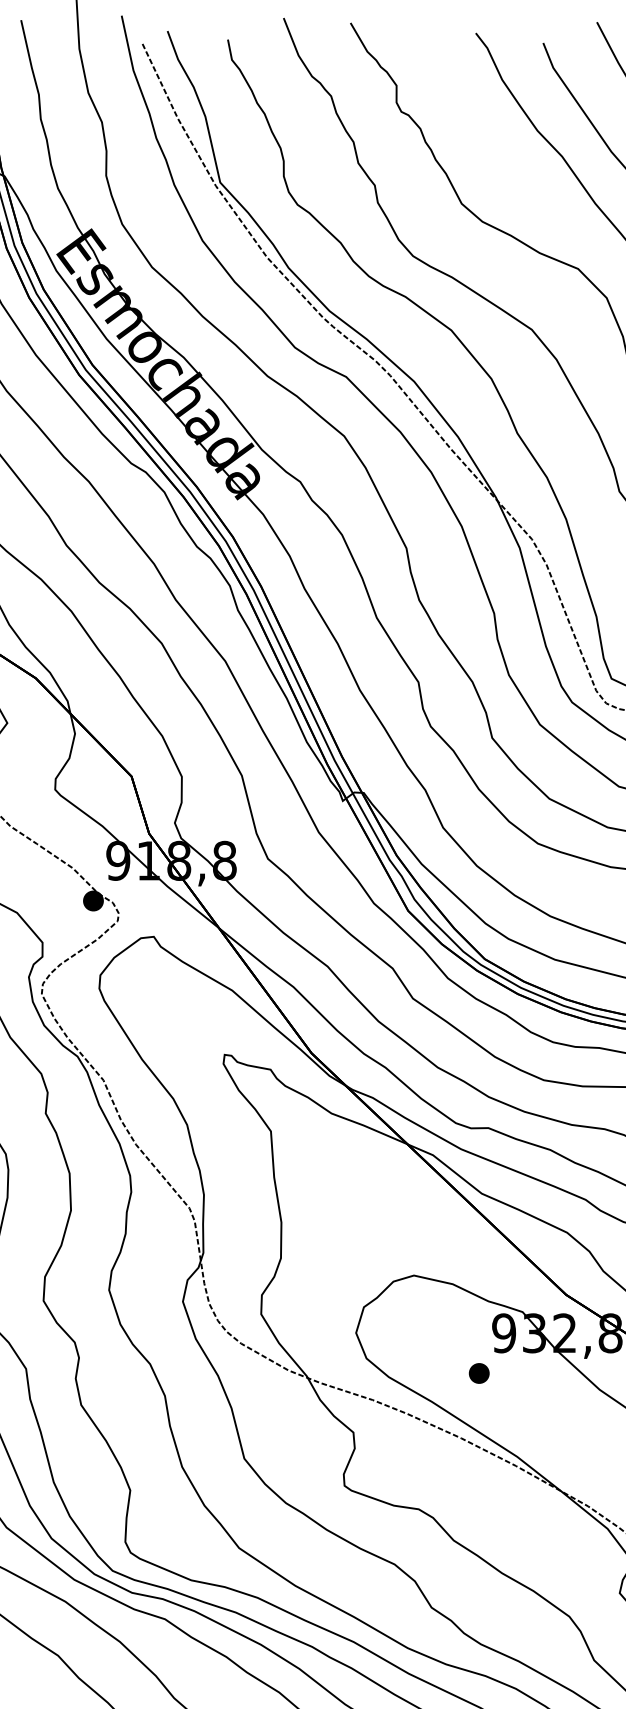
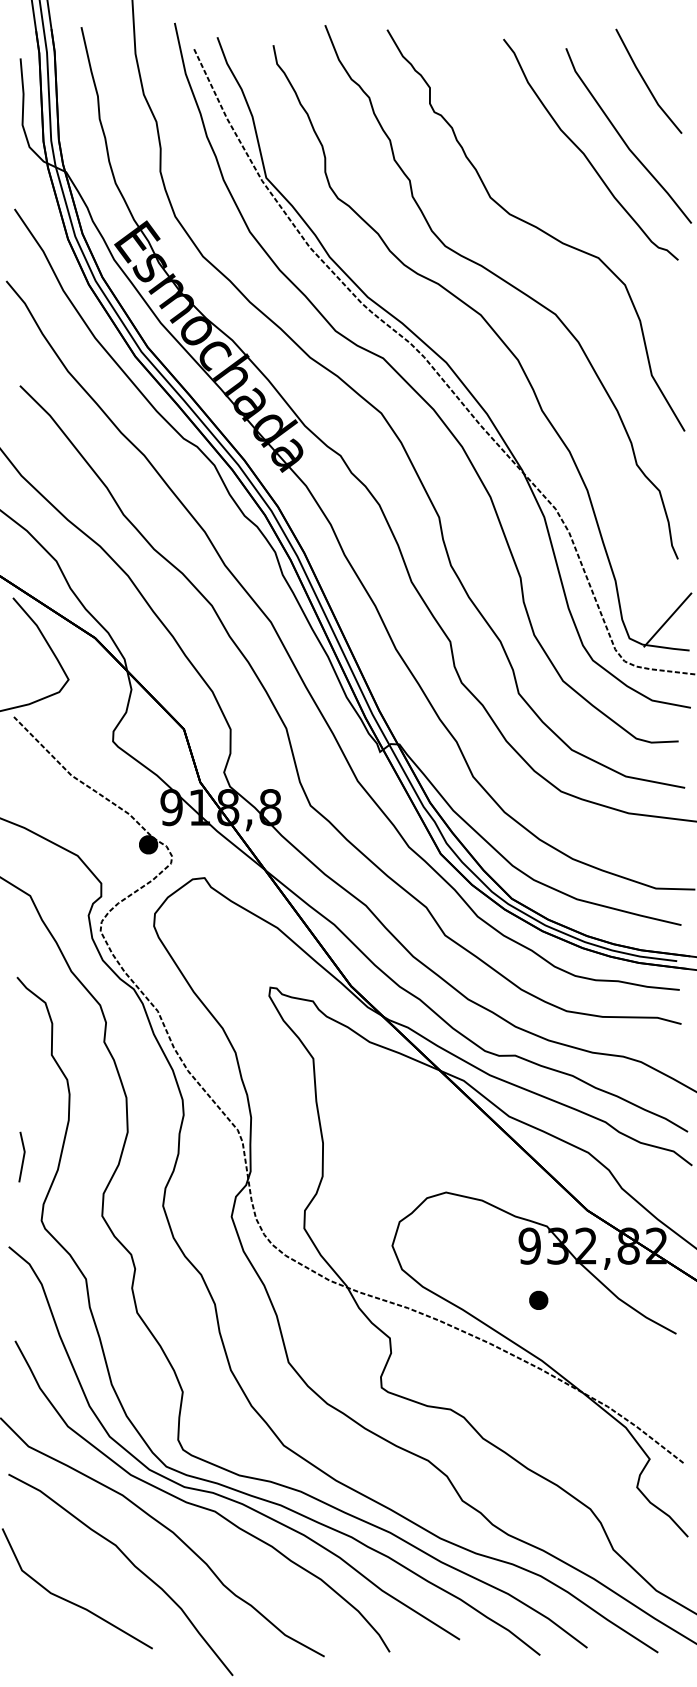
part: (479, 1372) -> (538, 1299), moved

